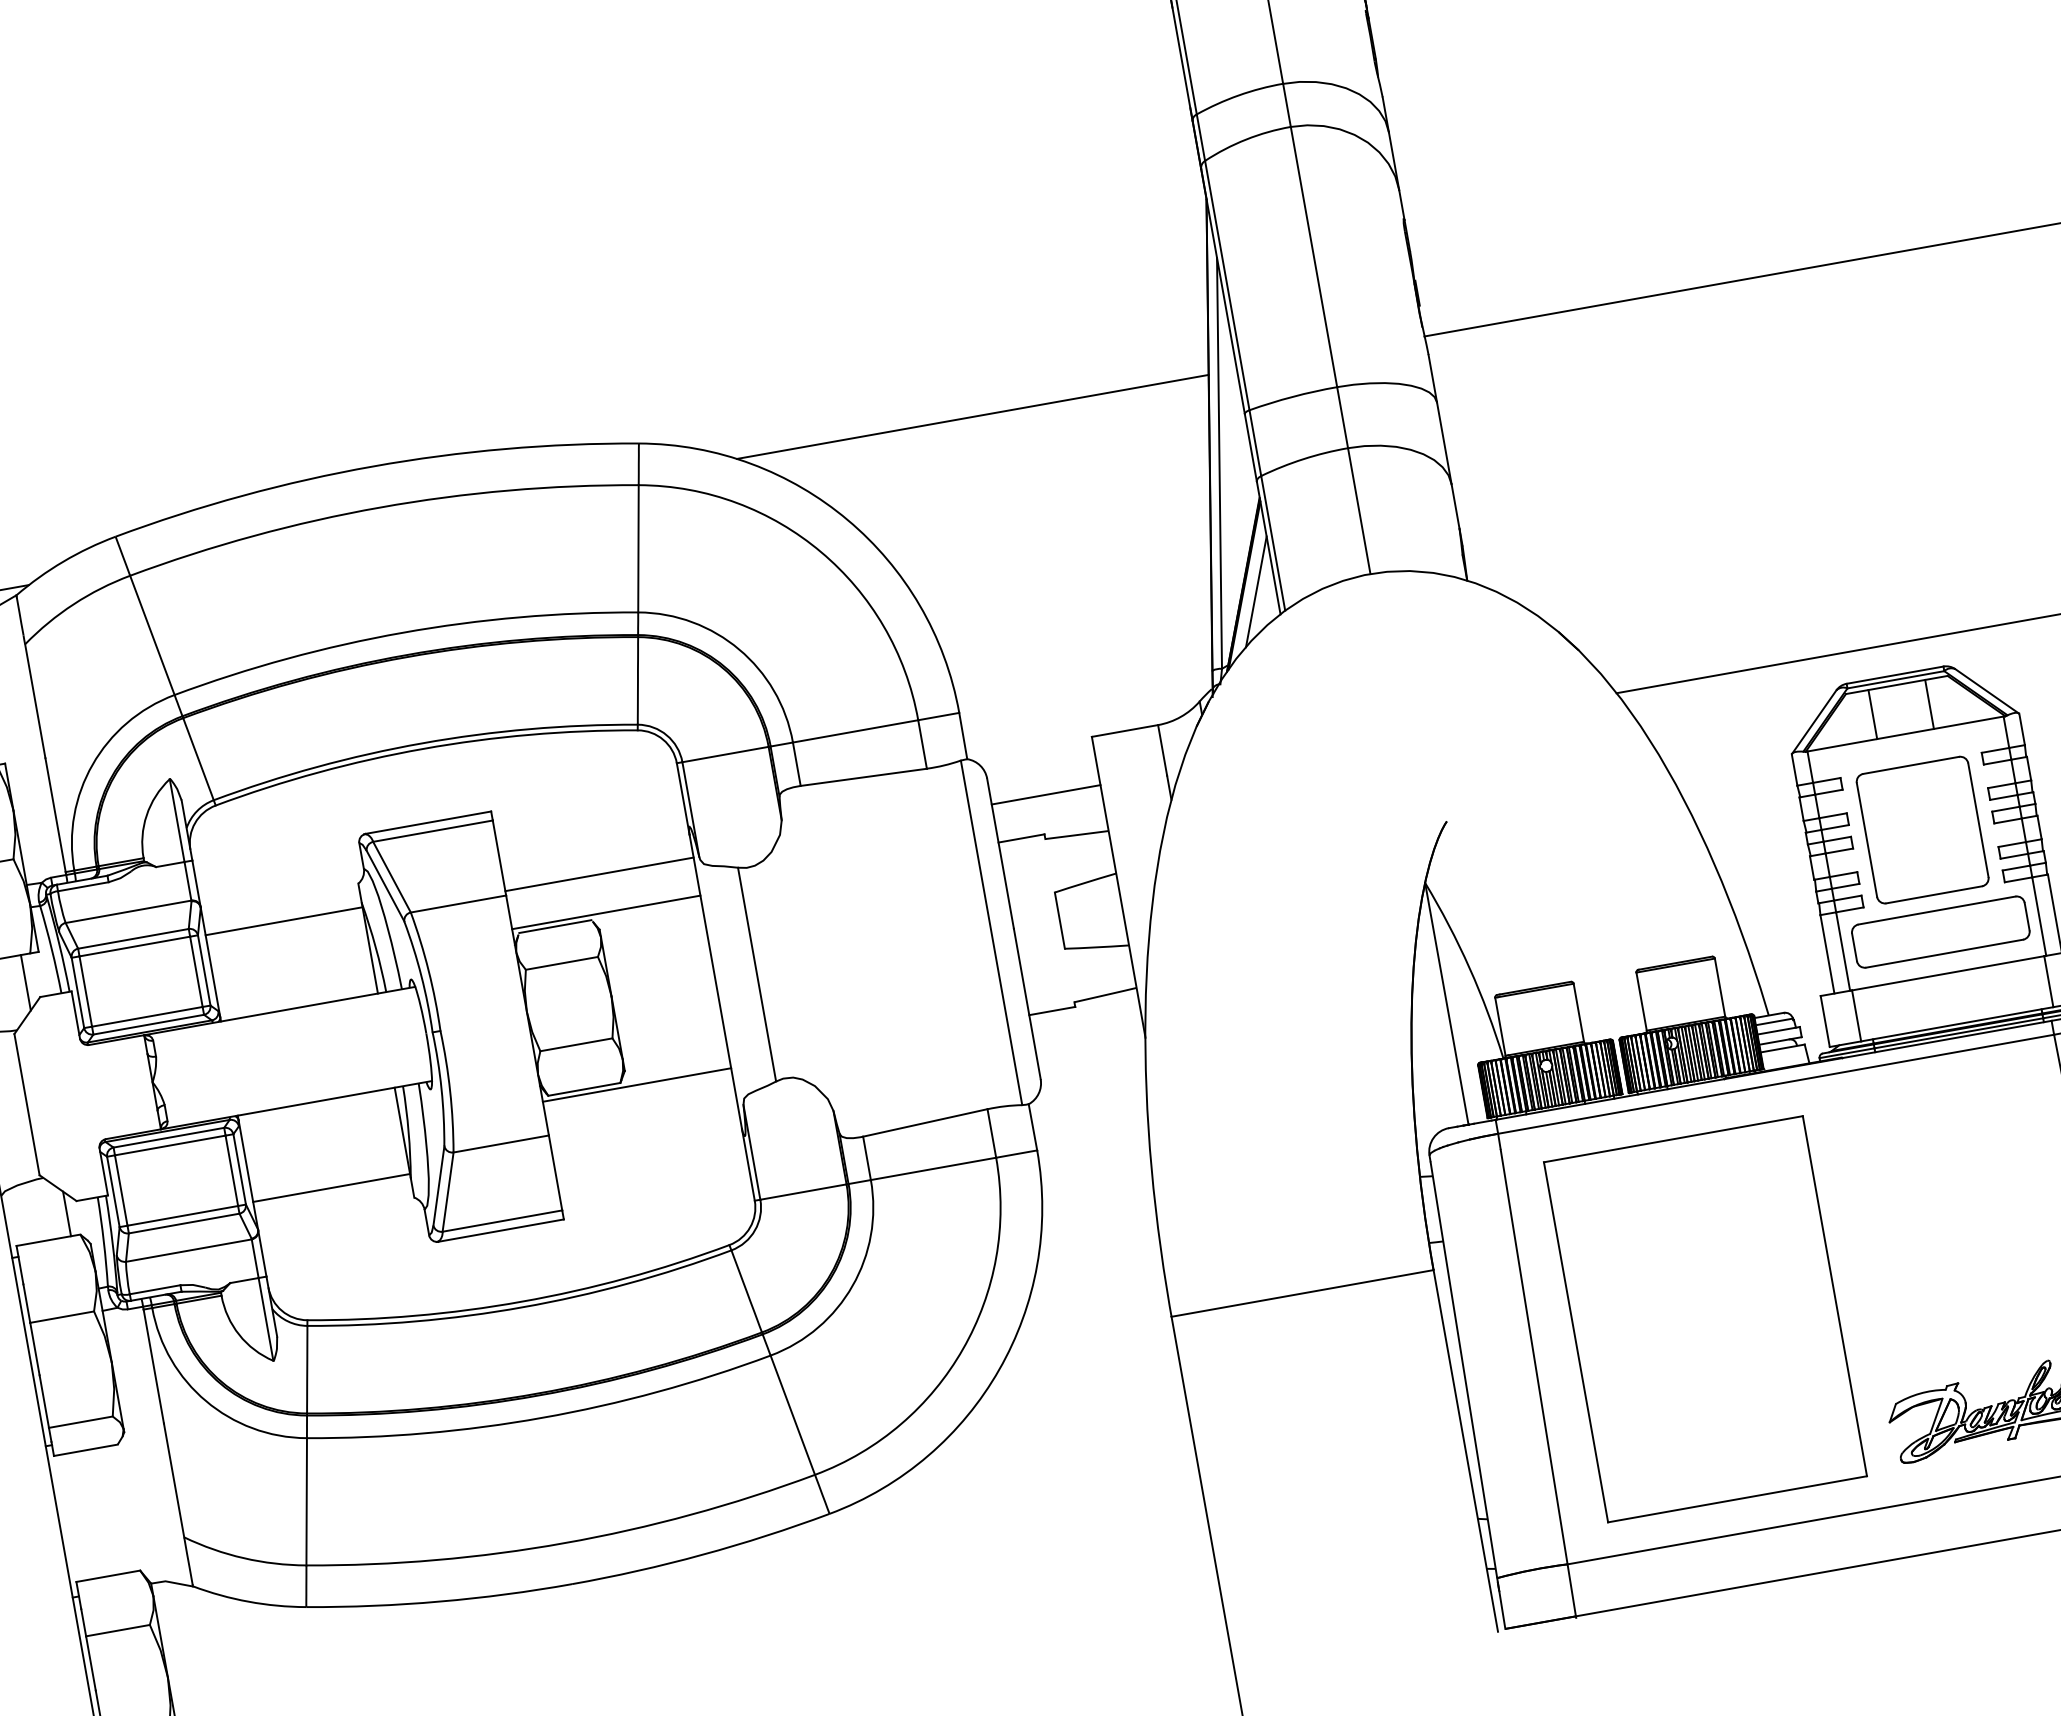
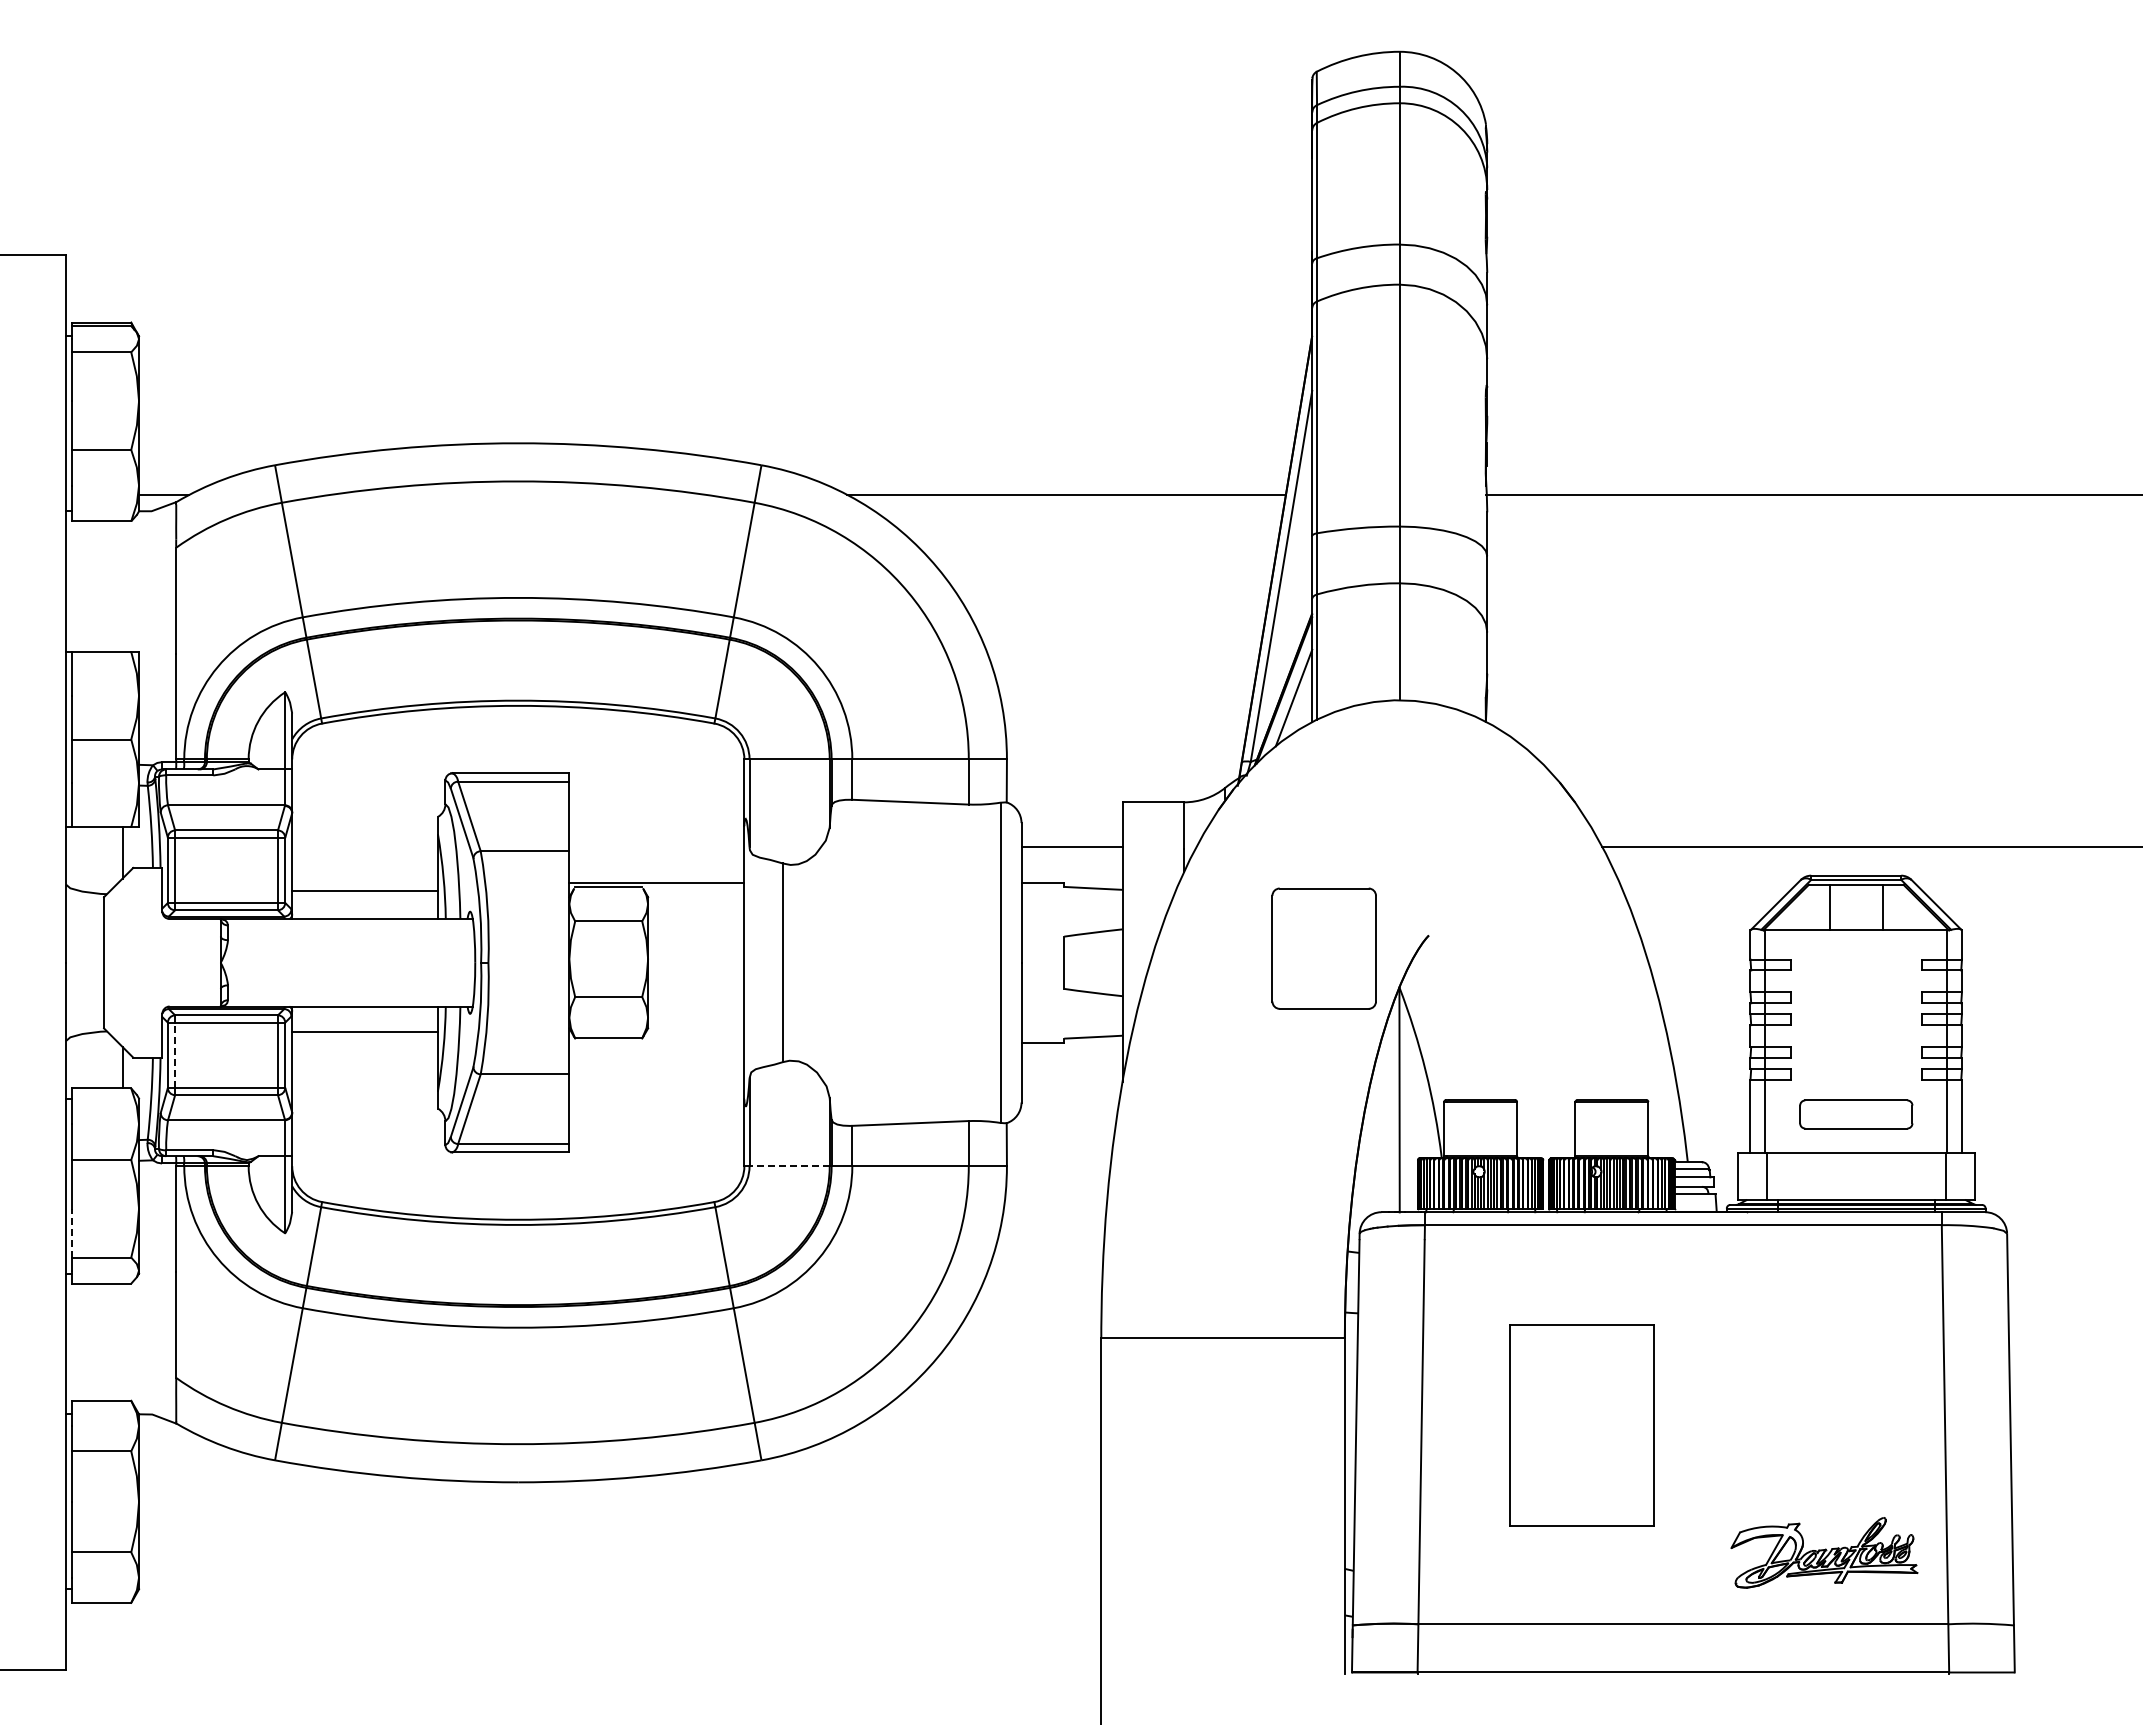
part: (1921, 830) -> (1323, 948), moved
line: (599, 874) -> (656, 847), removed
line: (284, 920) -> (365, 890), moved
part: (1941, 932) -> (1856, 1114), size x0.7
line: (636, 1085) -> (656, 1043), removed
line: (331, 1187) -> (365, 1031), moved
line: (121, 1190) -> (175, 1055), solid -> dashed
line: (803, 1192) -> (789, 1166), solid -> dashed
part: (1704, 1319) -> (1581, 1425), size x0.6
line: (43, 1401) -> (71, 1232), solid -> dashed

